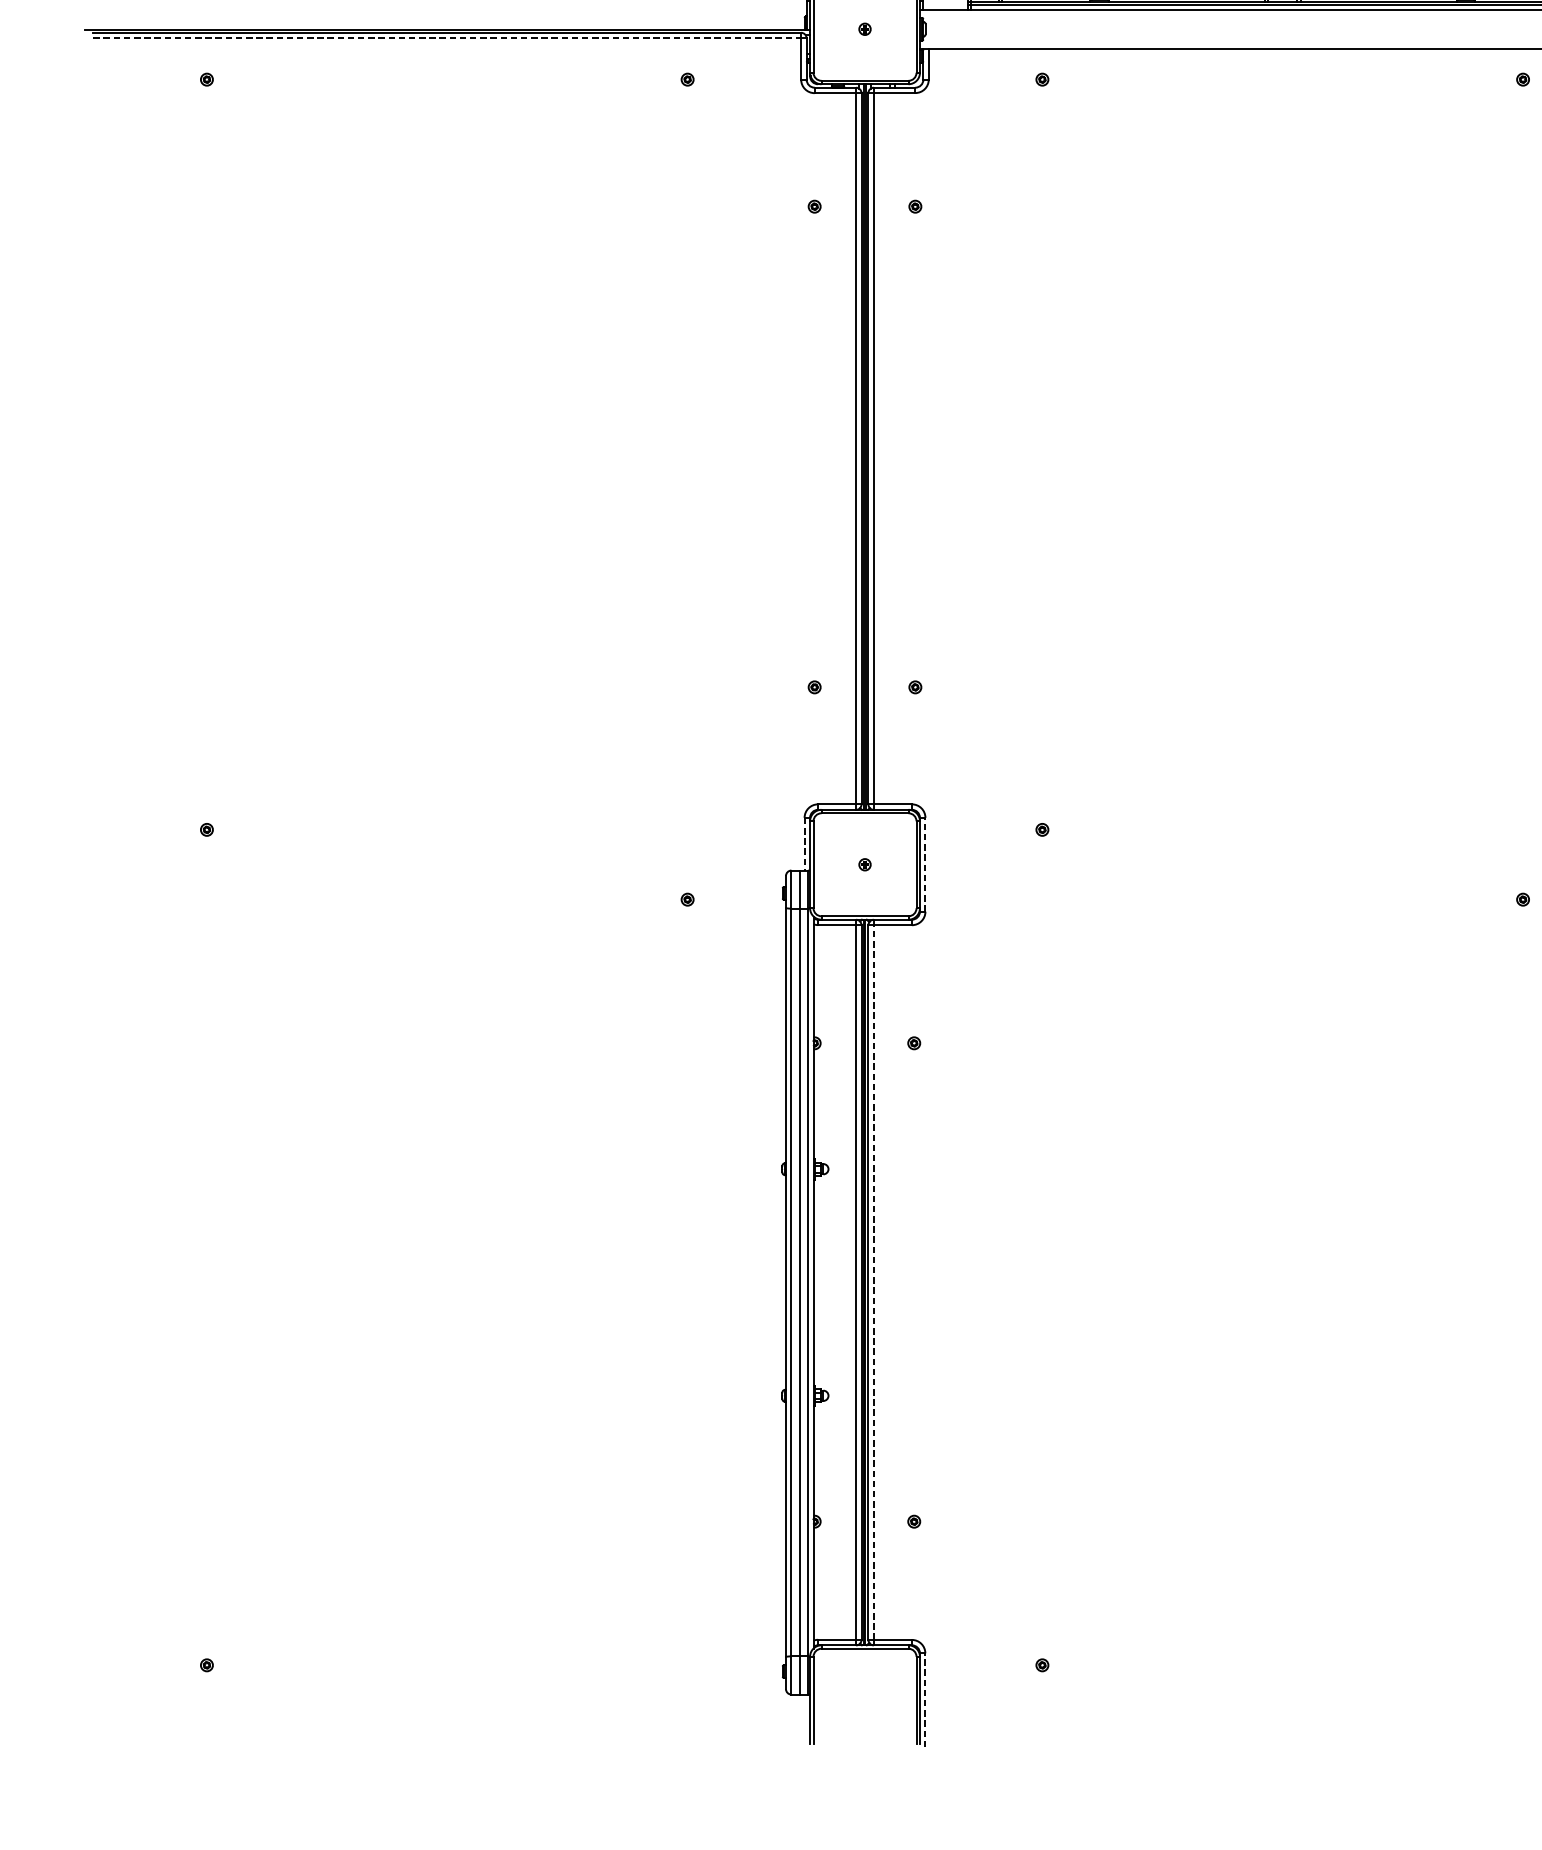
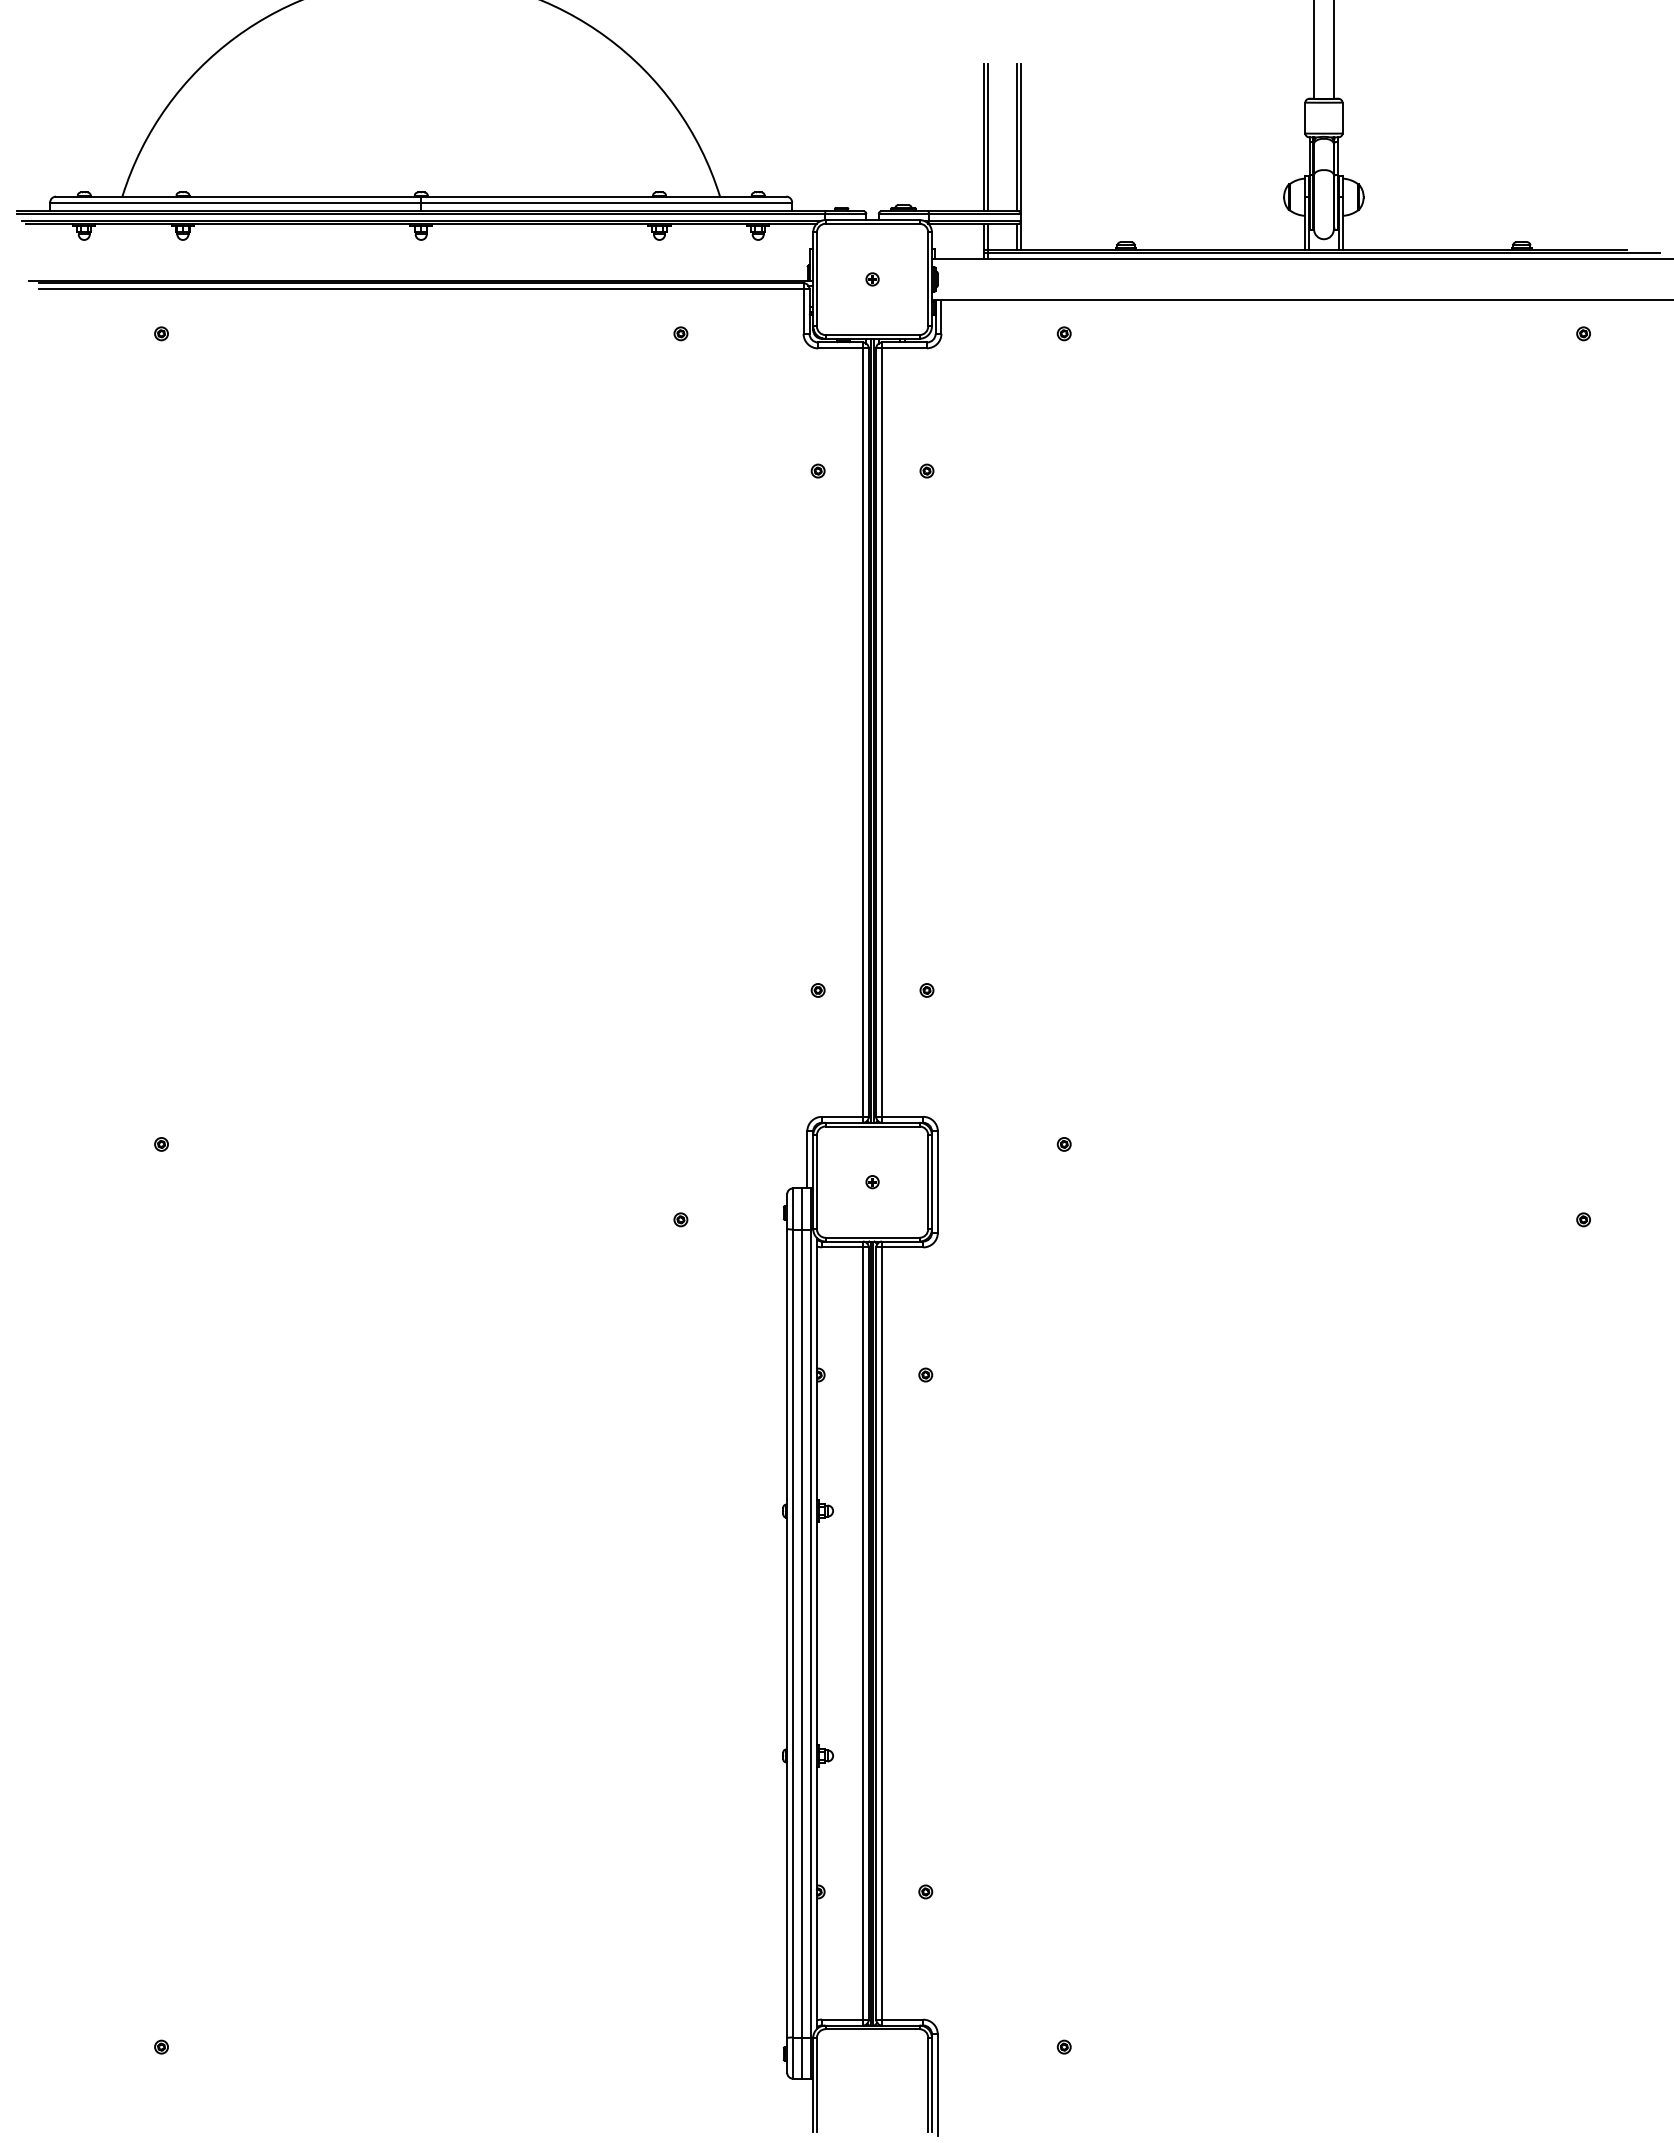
line: (447, 38) -> (421, 289), dashed -> solid
line: (804, 844) -> (807, 1160), dashed -> solid
line: (925, 865) -> (937, 1182), dashed -> solid
line: (874, 1282) -> (882, 1633), dashed -> solid
line: (925, 1699) -> (937, 2084), dashed -> solid

